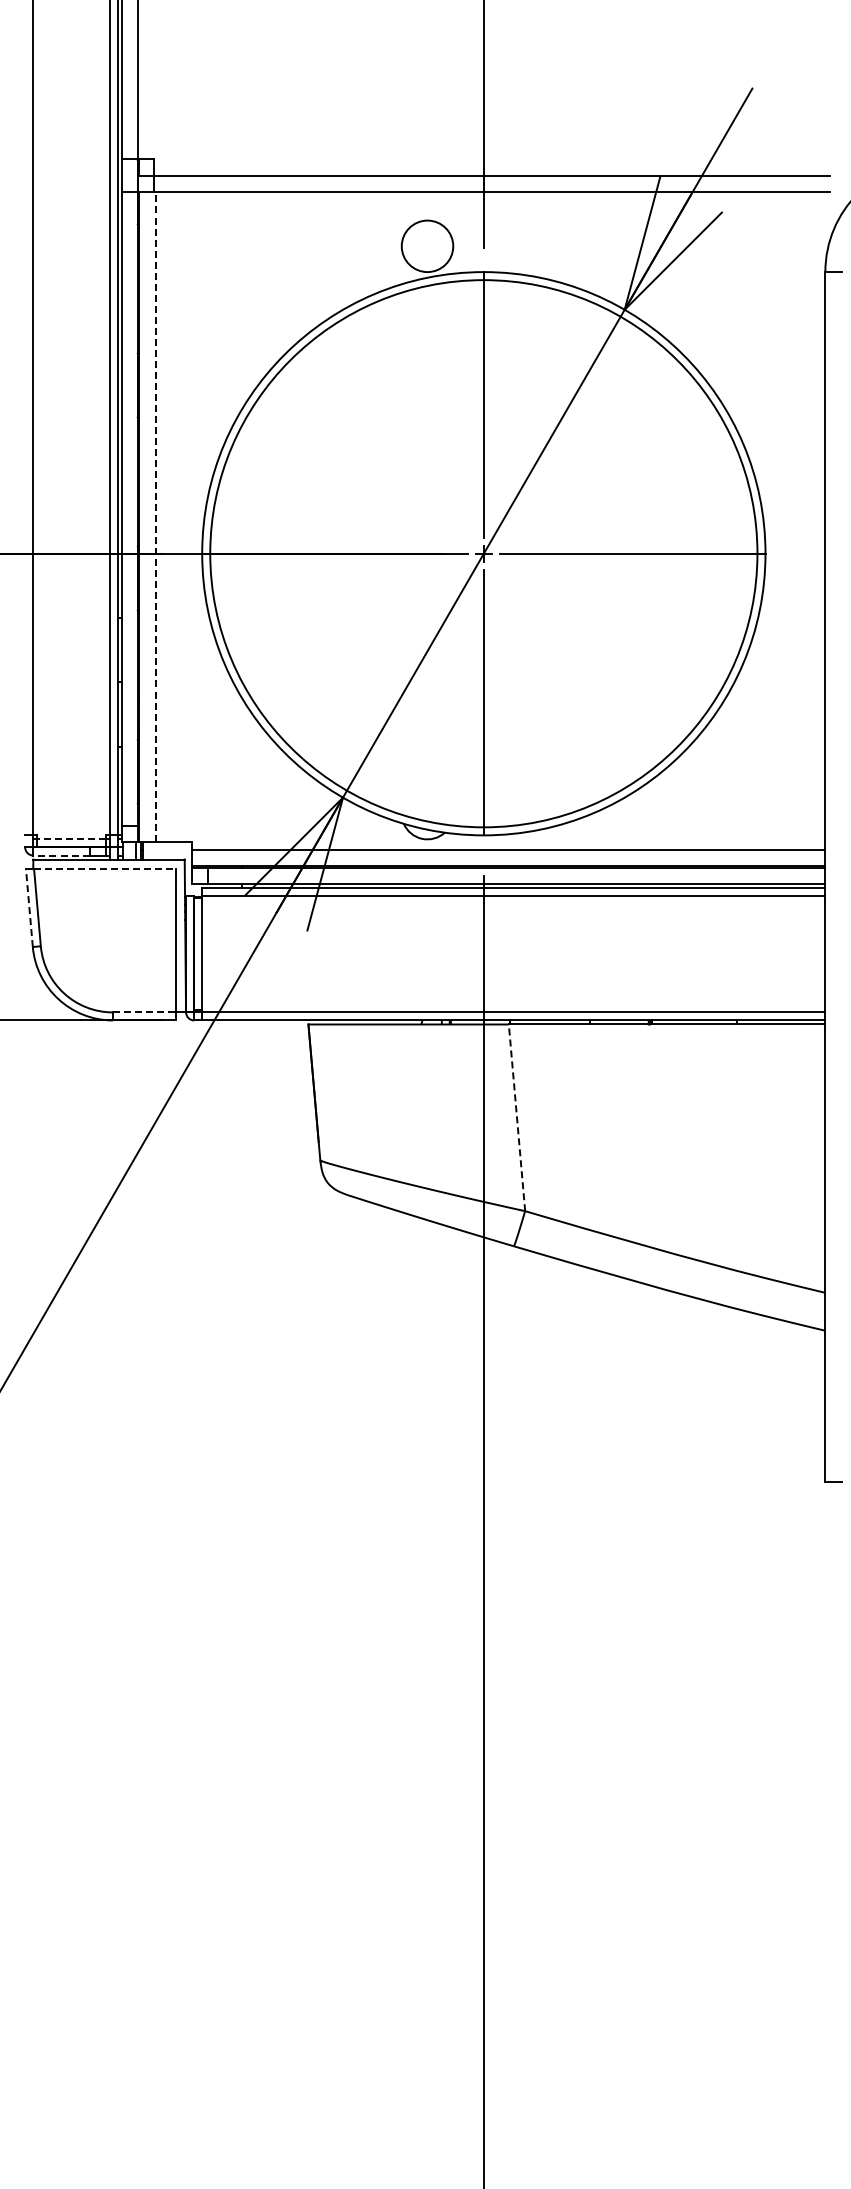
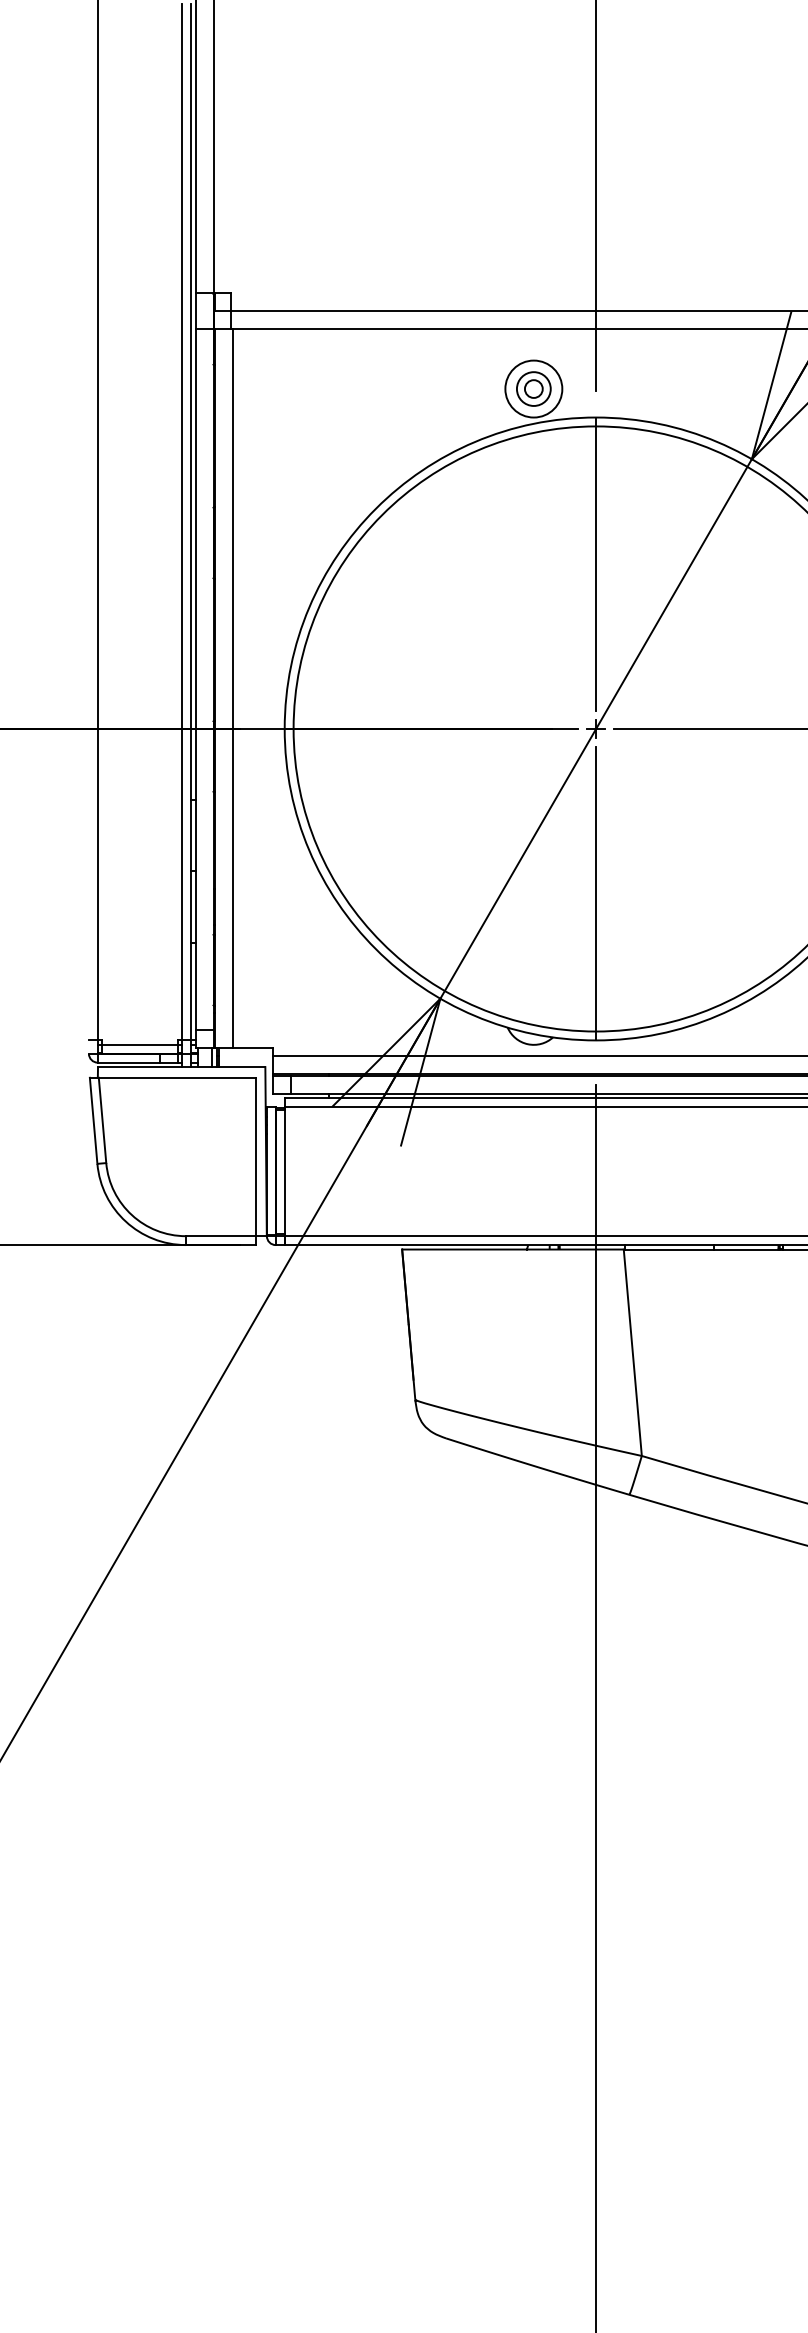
part: (427, 246) -> (533, 389), added
line: (155, 516) -> (233, 687), dashed -> solid
line: (70, 839) -> (139, 1044), dashed -> solid
line: (60, 855) -> (128, 1062), dashed -> solid
line: (105, 869) -> (177, 1078), dashed -> solid
line: (29, 907) -> (93, 1120), dashed -> solid
line: (144, 1012) -> (220, 1236), dashed -> solid
line: (517, 1117) -> (633, 1352), dashed -> solid

